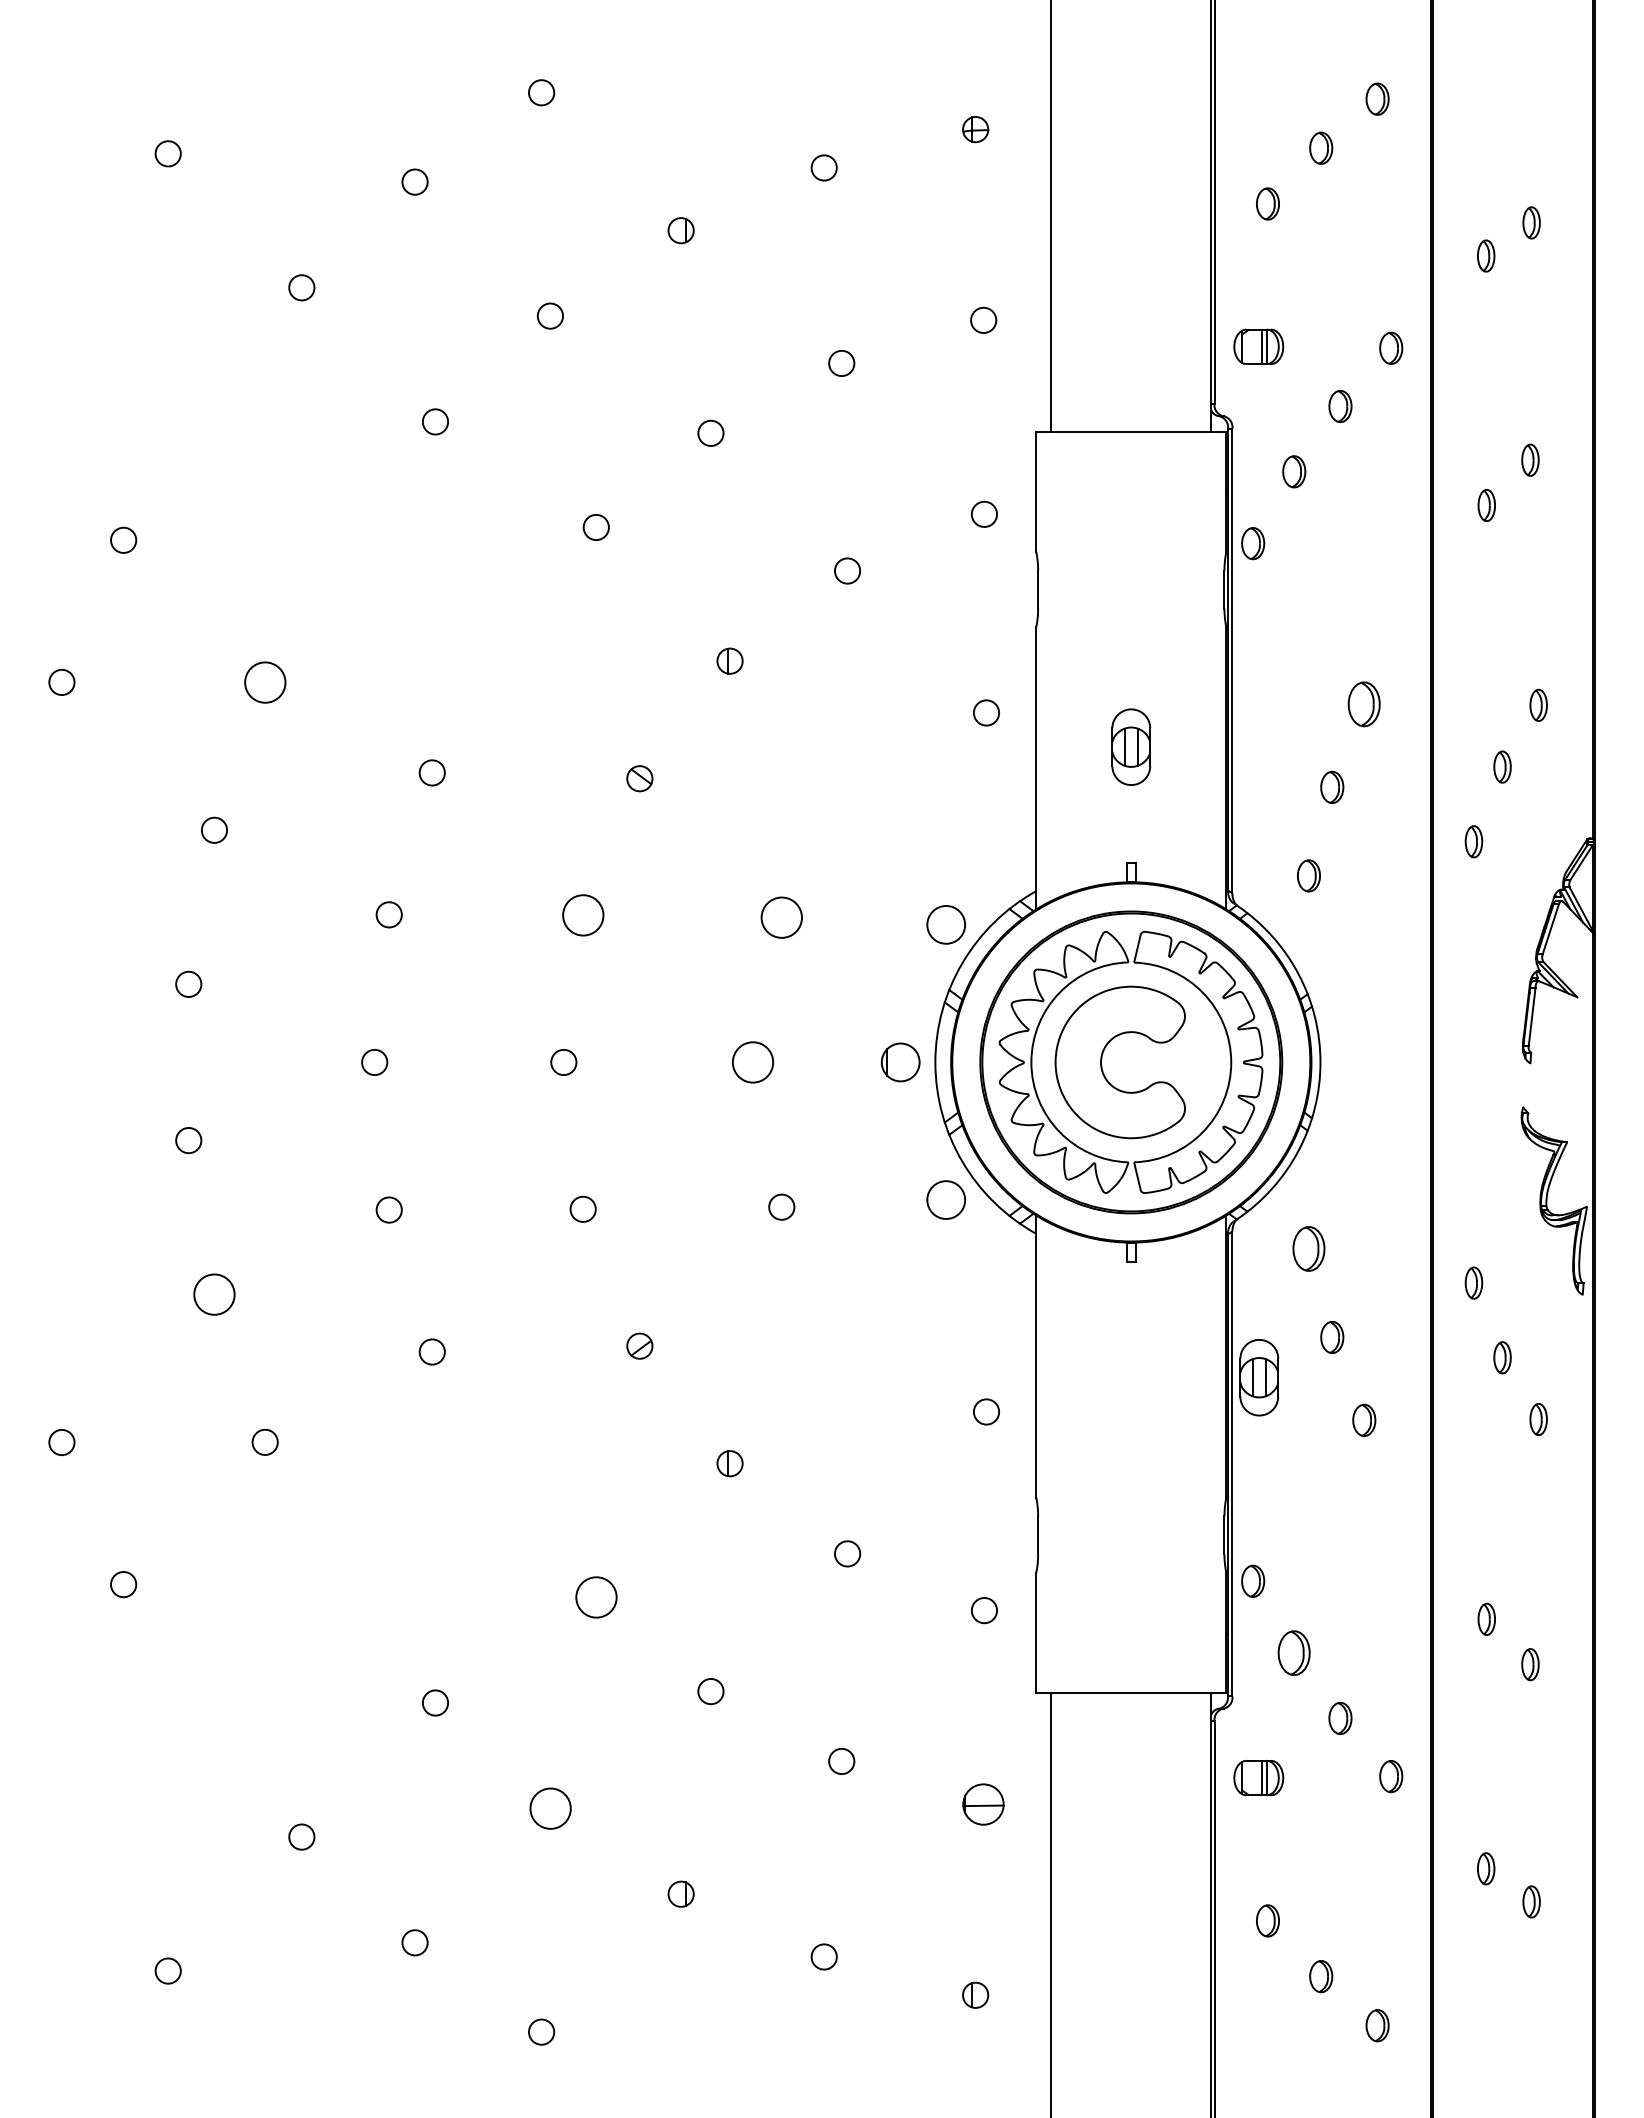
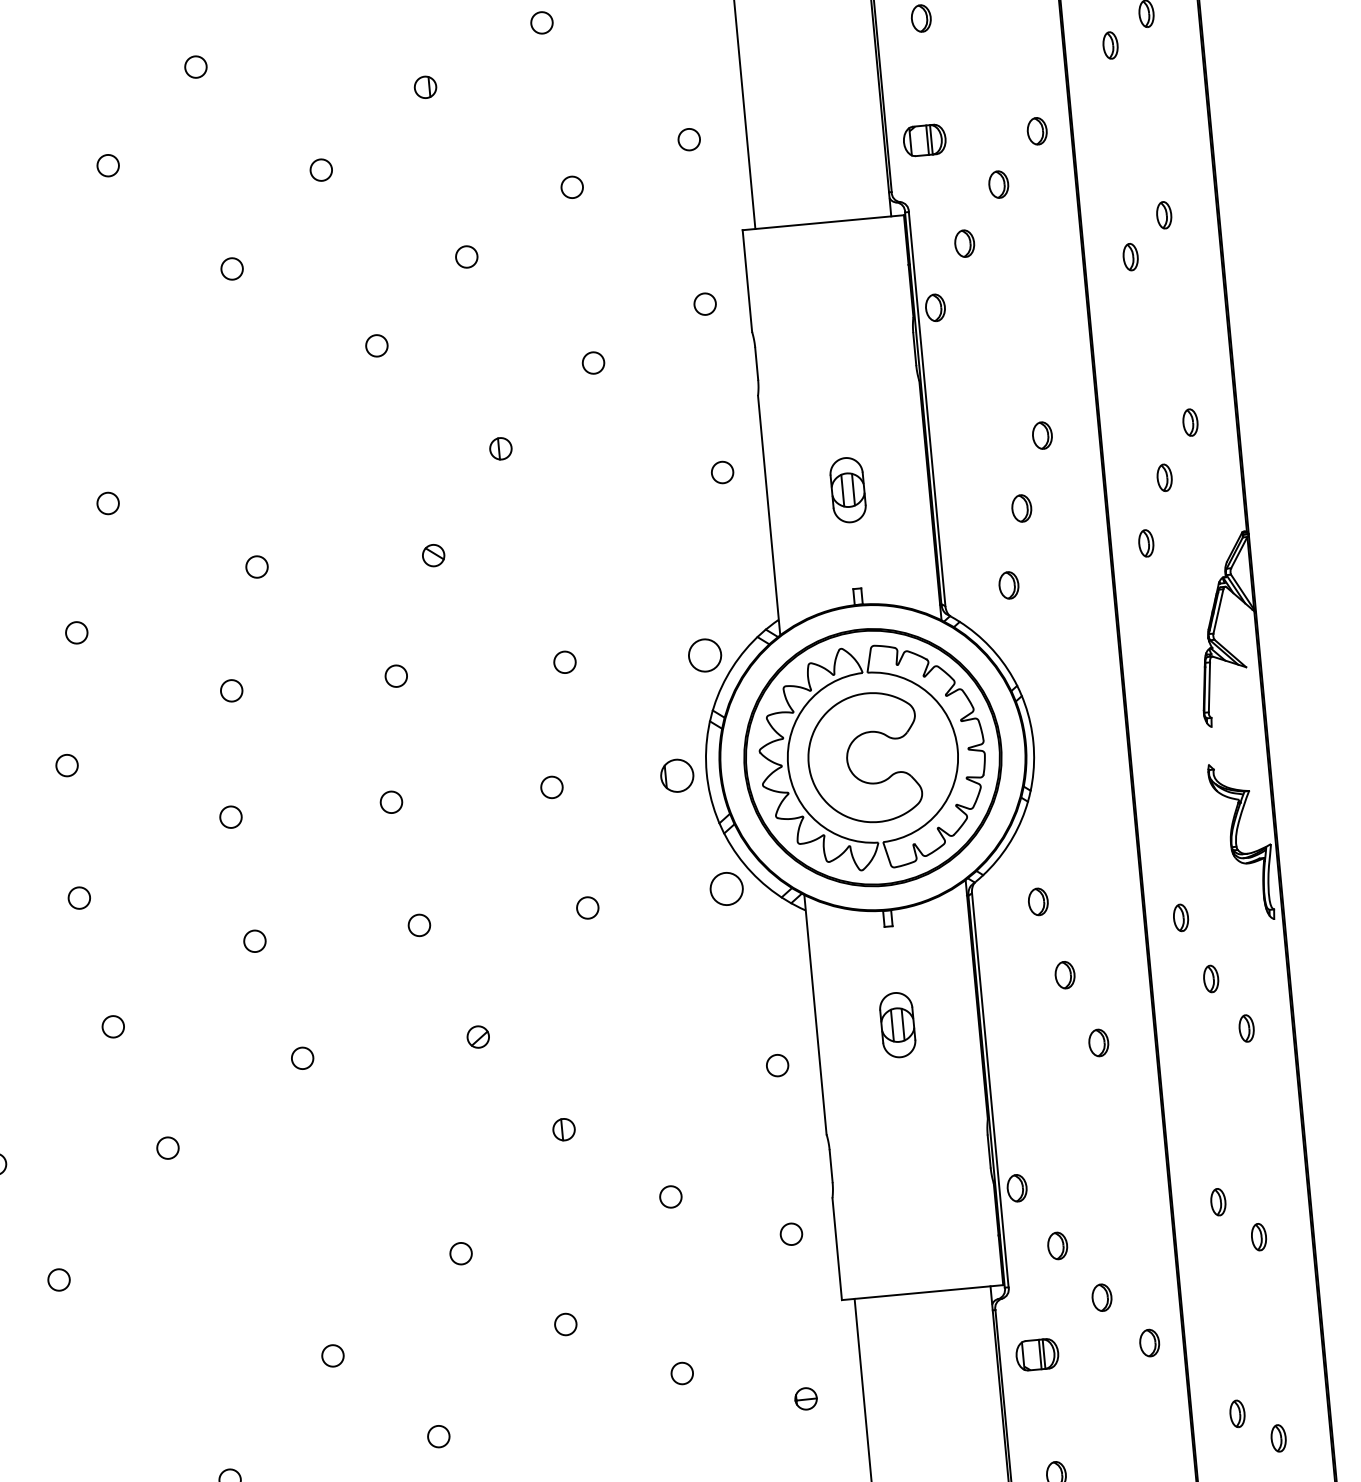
circle: (264, 682) -> (107, 503), size x0.62
part: (1364, 704) -> (1042, 435), size x0.71
circle: (582, 915) -> (395, 676), size x0.62
circle: (781, 917) -> (564, 662), size x0.62
circle: (752, 1062) -> (551, 787), size x0.62
part: (1308, 1248) -> (1037, 901), size x0.71
circle: (214, 1294) -> (113, 1026), size x0.62
part: (1259, 1377) -> (897, 1024), moved
circle: (595, 1597) -> (460, 1253), size x0.62
part: (1294, 1652) -> (1057, 1245), size x0.71
part: (983, 1804) -> (805, 1398), size x0.62
circle: (549, 1808) -> (438, 1436), size x0.62

